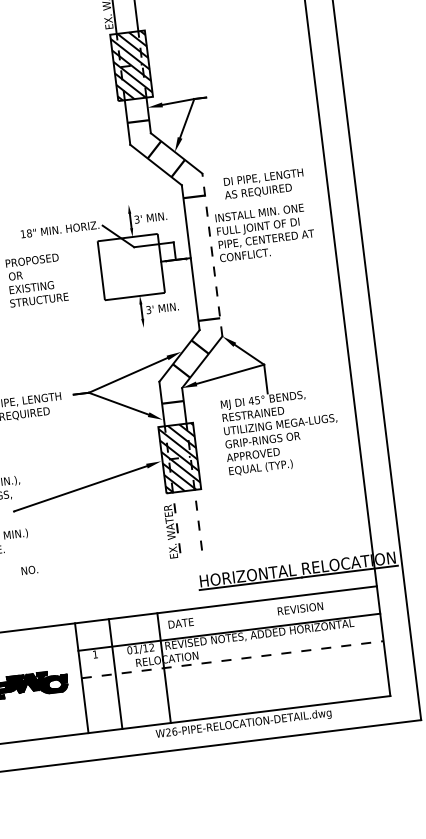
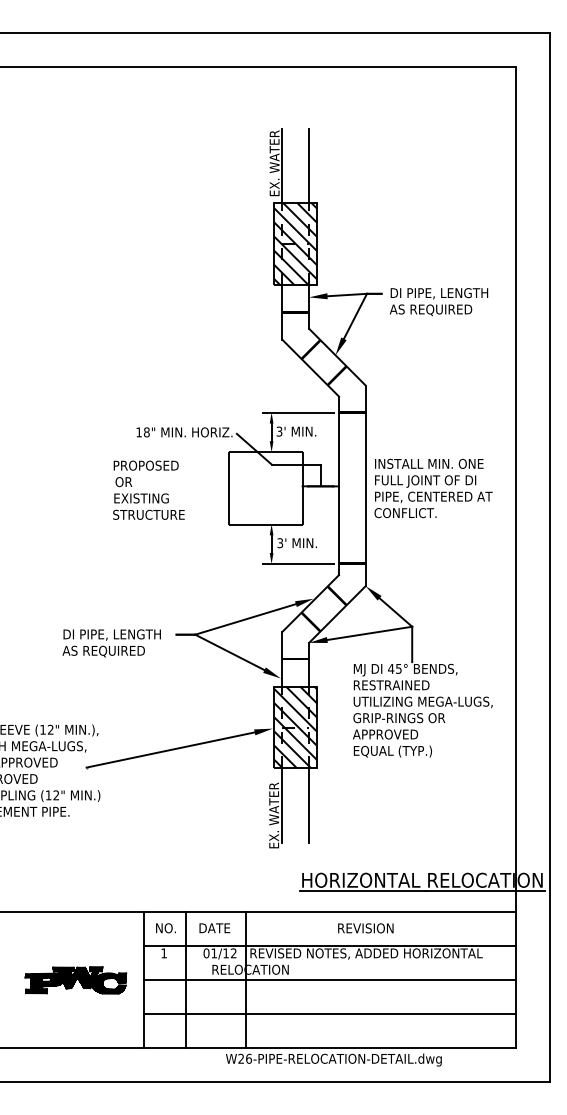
text: (263, 184) -> (438, 302), moved
line: (150, 202) -> (298, 412), added
text: (265, 232) -> (433, 488), moved
line: (212, 254) -> (365, 485), dashed -> solid
line: (165, 324) -> (298, 563), added
line: (198, 520) -> (309, 805), dashed -> solid
line: (176, 522) -> (282, 805), dashed -> solid
text: (29, 570) -> (165, 928), moved
text: (300, 608) -> (365, 928), moved
text: (180, 623) -> (214, 928), moved
line: (233, 659) -> (330, 980), dashed -> solid
line: (235, 686) -> (329, 1013), added

